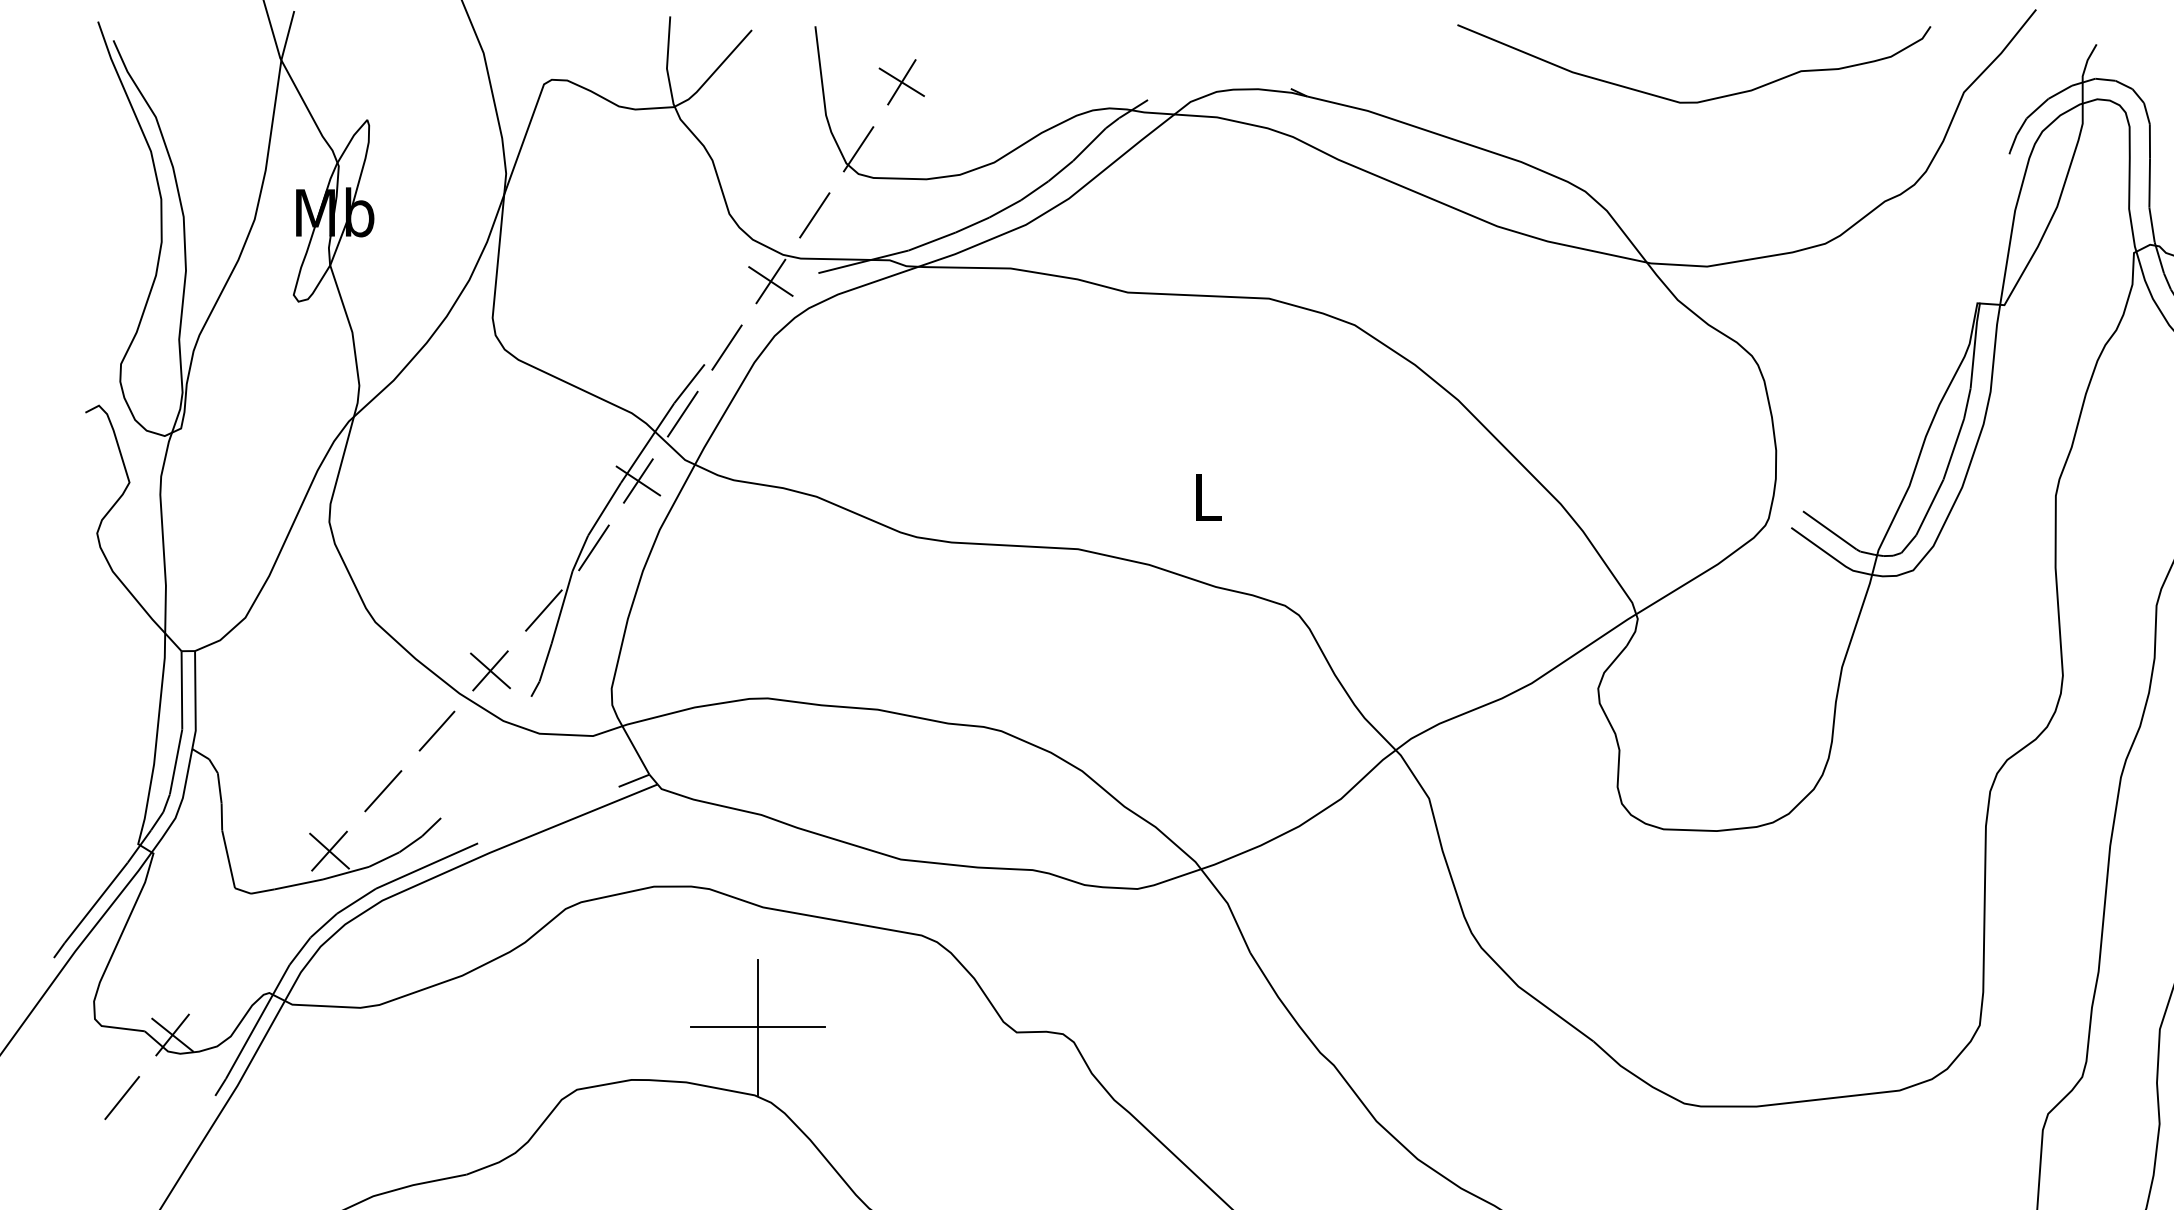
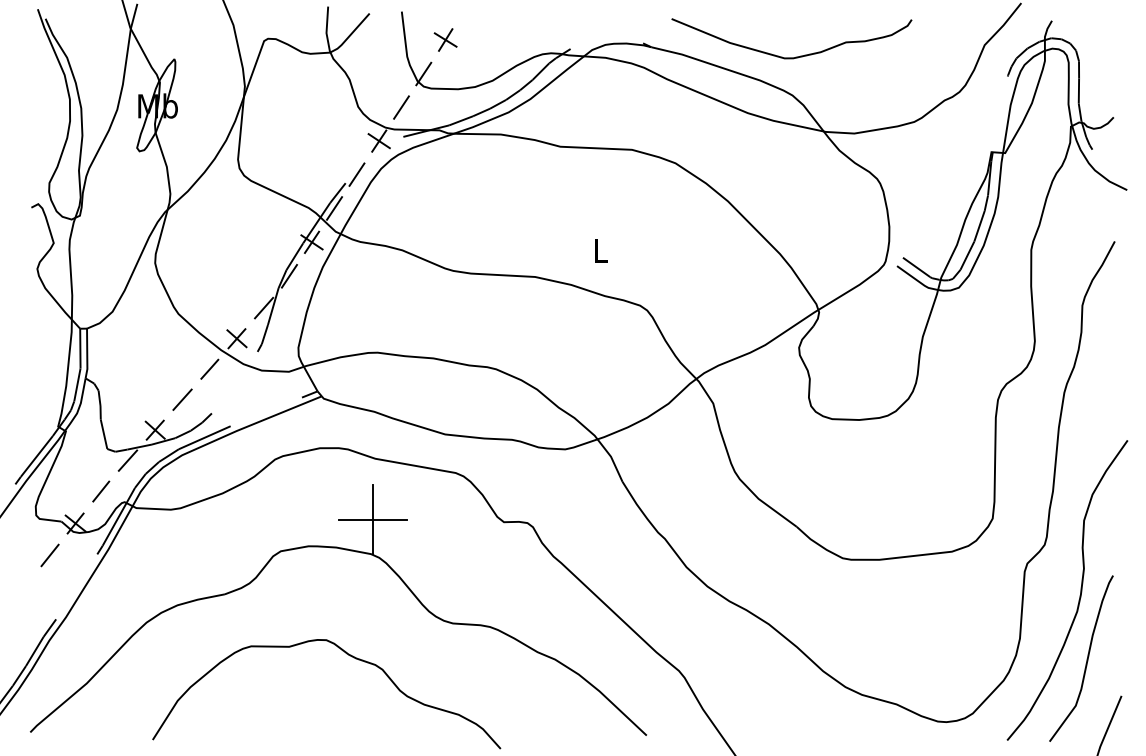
curve: (1701, 98) -> (795, 56), moved
line: (274, 910) -> (127, 460), added
line: (223, 971) -> (101, 491), added

